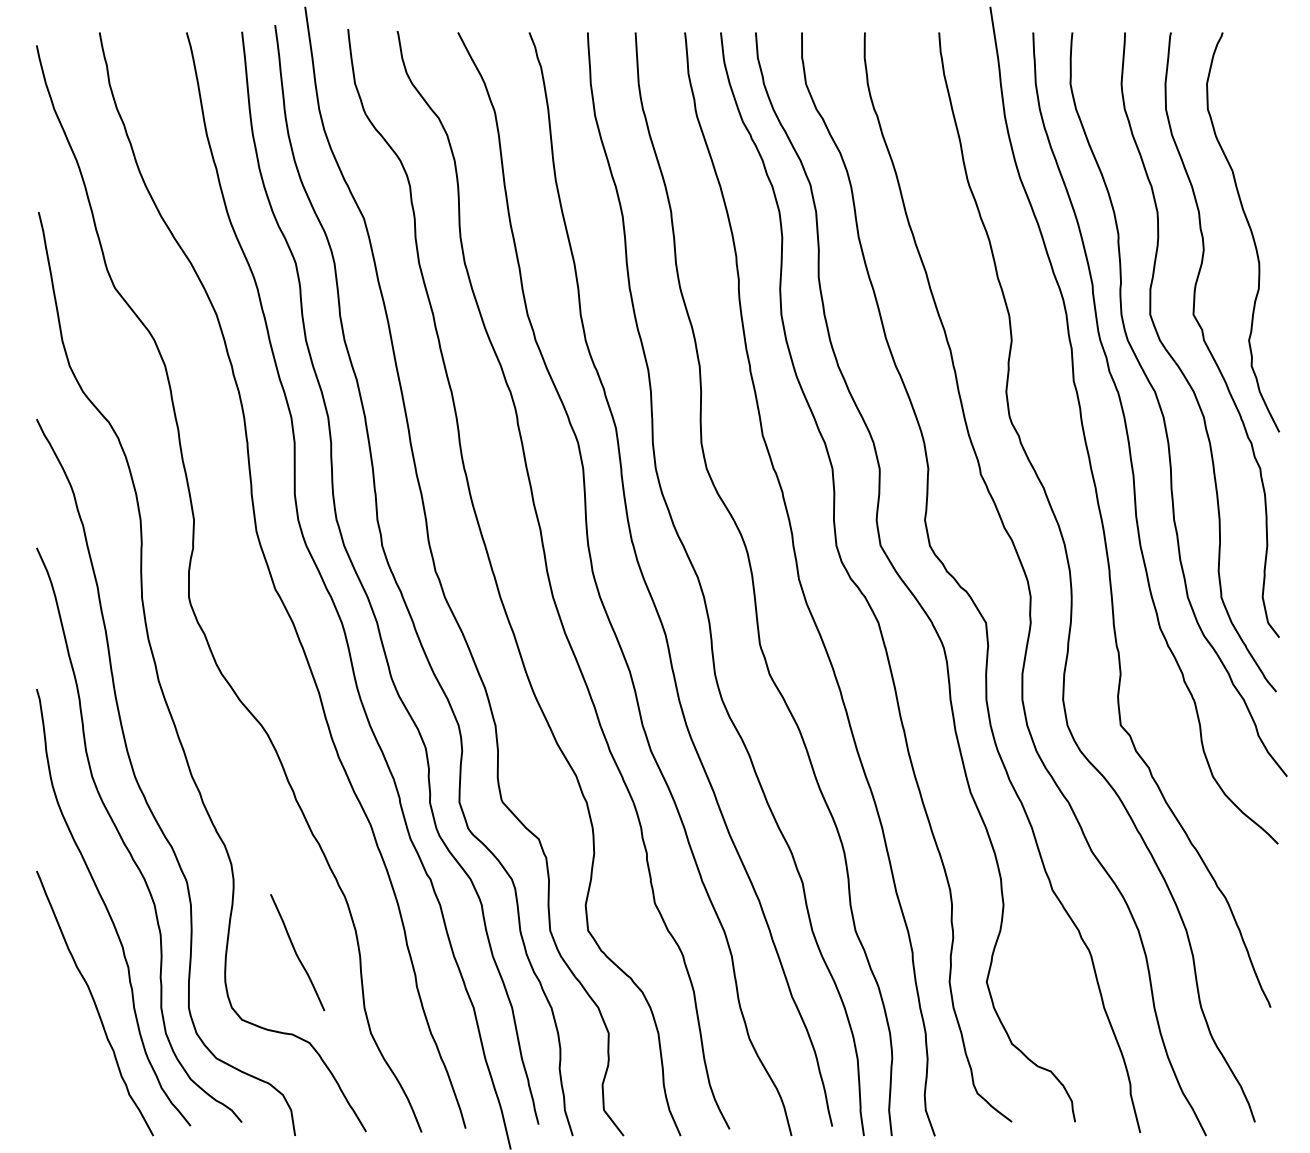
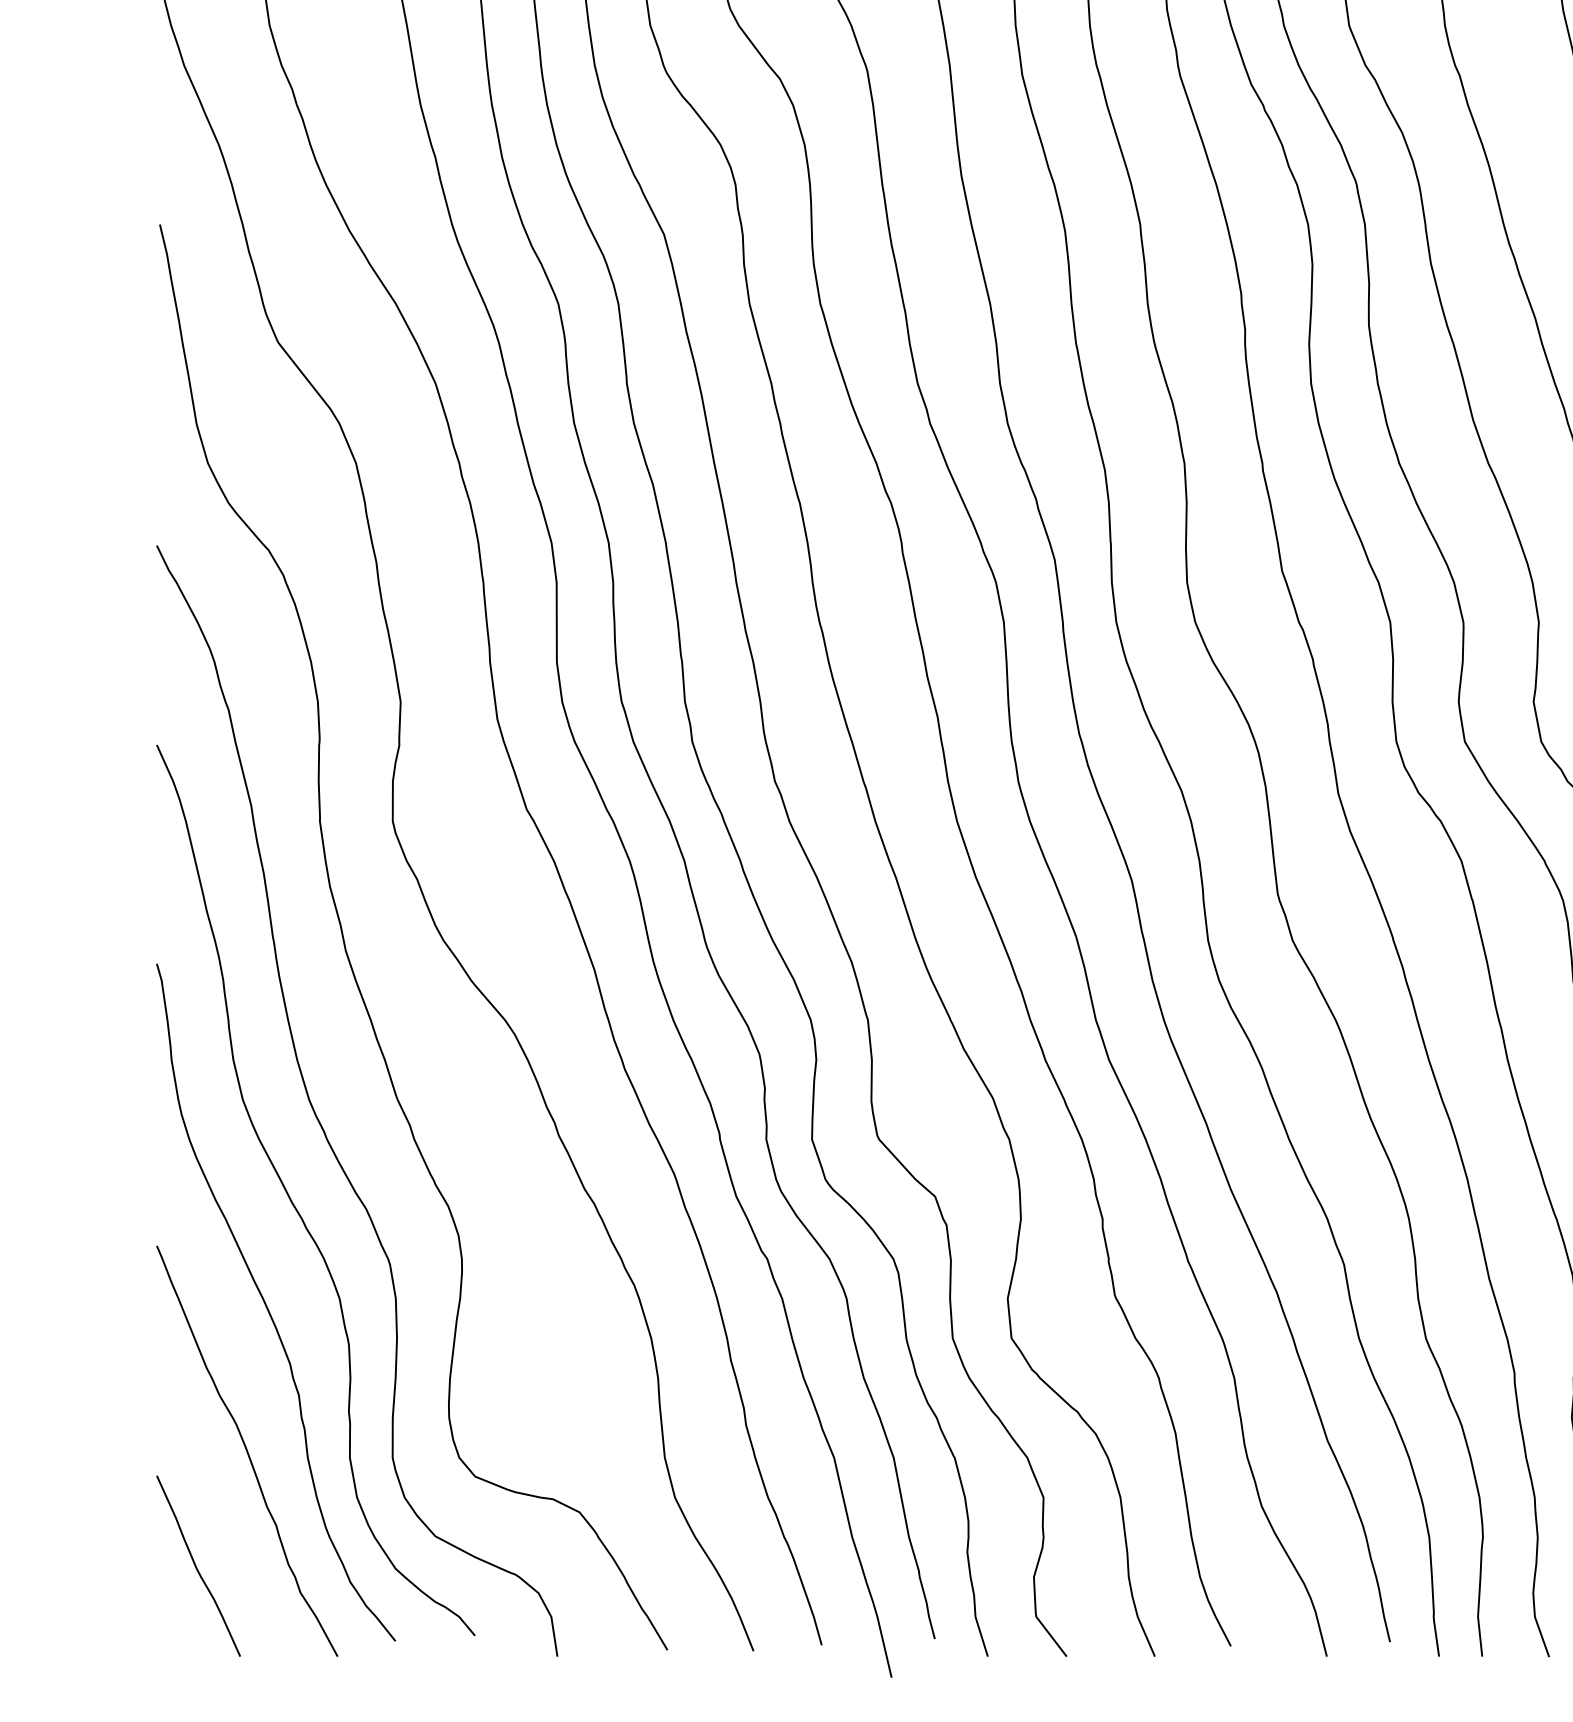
curve: (296, 952) -> (196, 1565), moved

